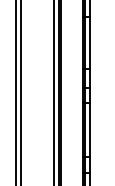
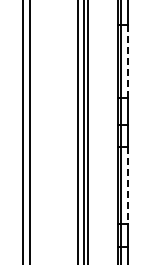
line: (90, 43) -> (128, 61), solid -> dashed
line: (90, 130) -> (128, 186), solid -> dashed

